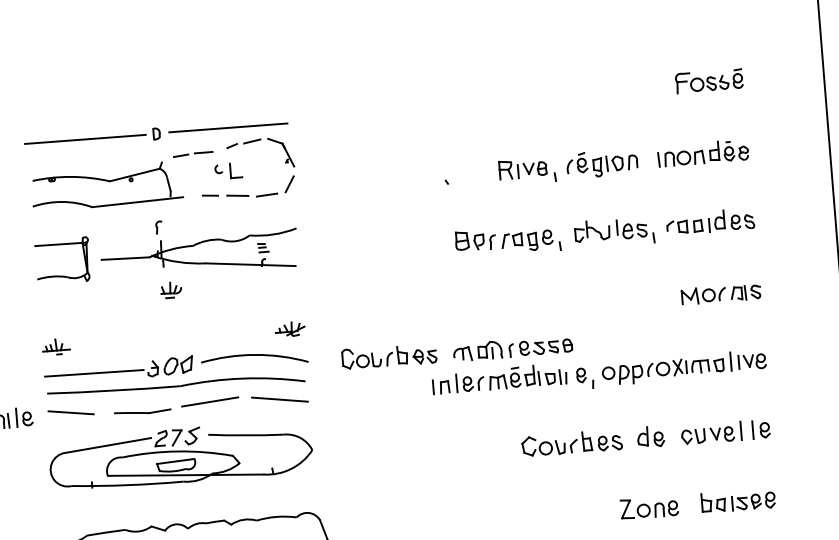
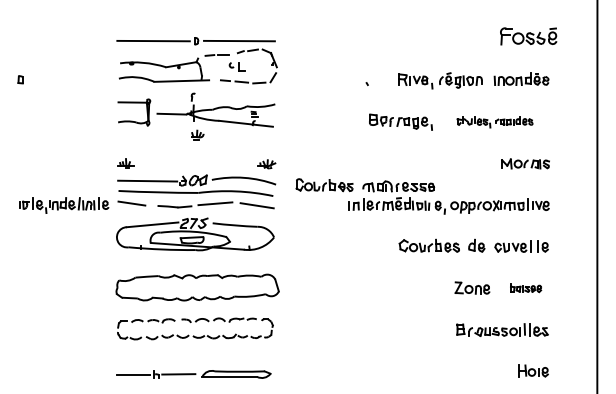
part: (708, 79) -> (528, 35), size x1.4
part: (663, 227) -> (494, 121), size x0.7
part: (737, 499) -> (525, 287), size x0.7

